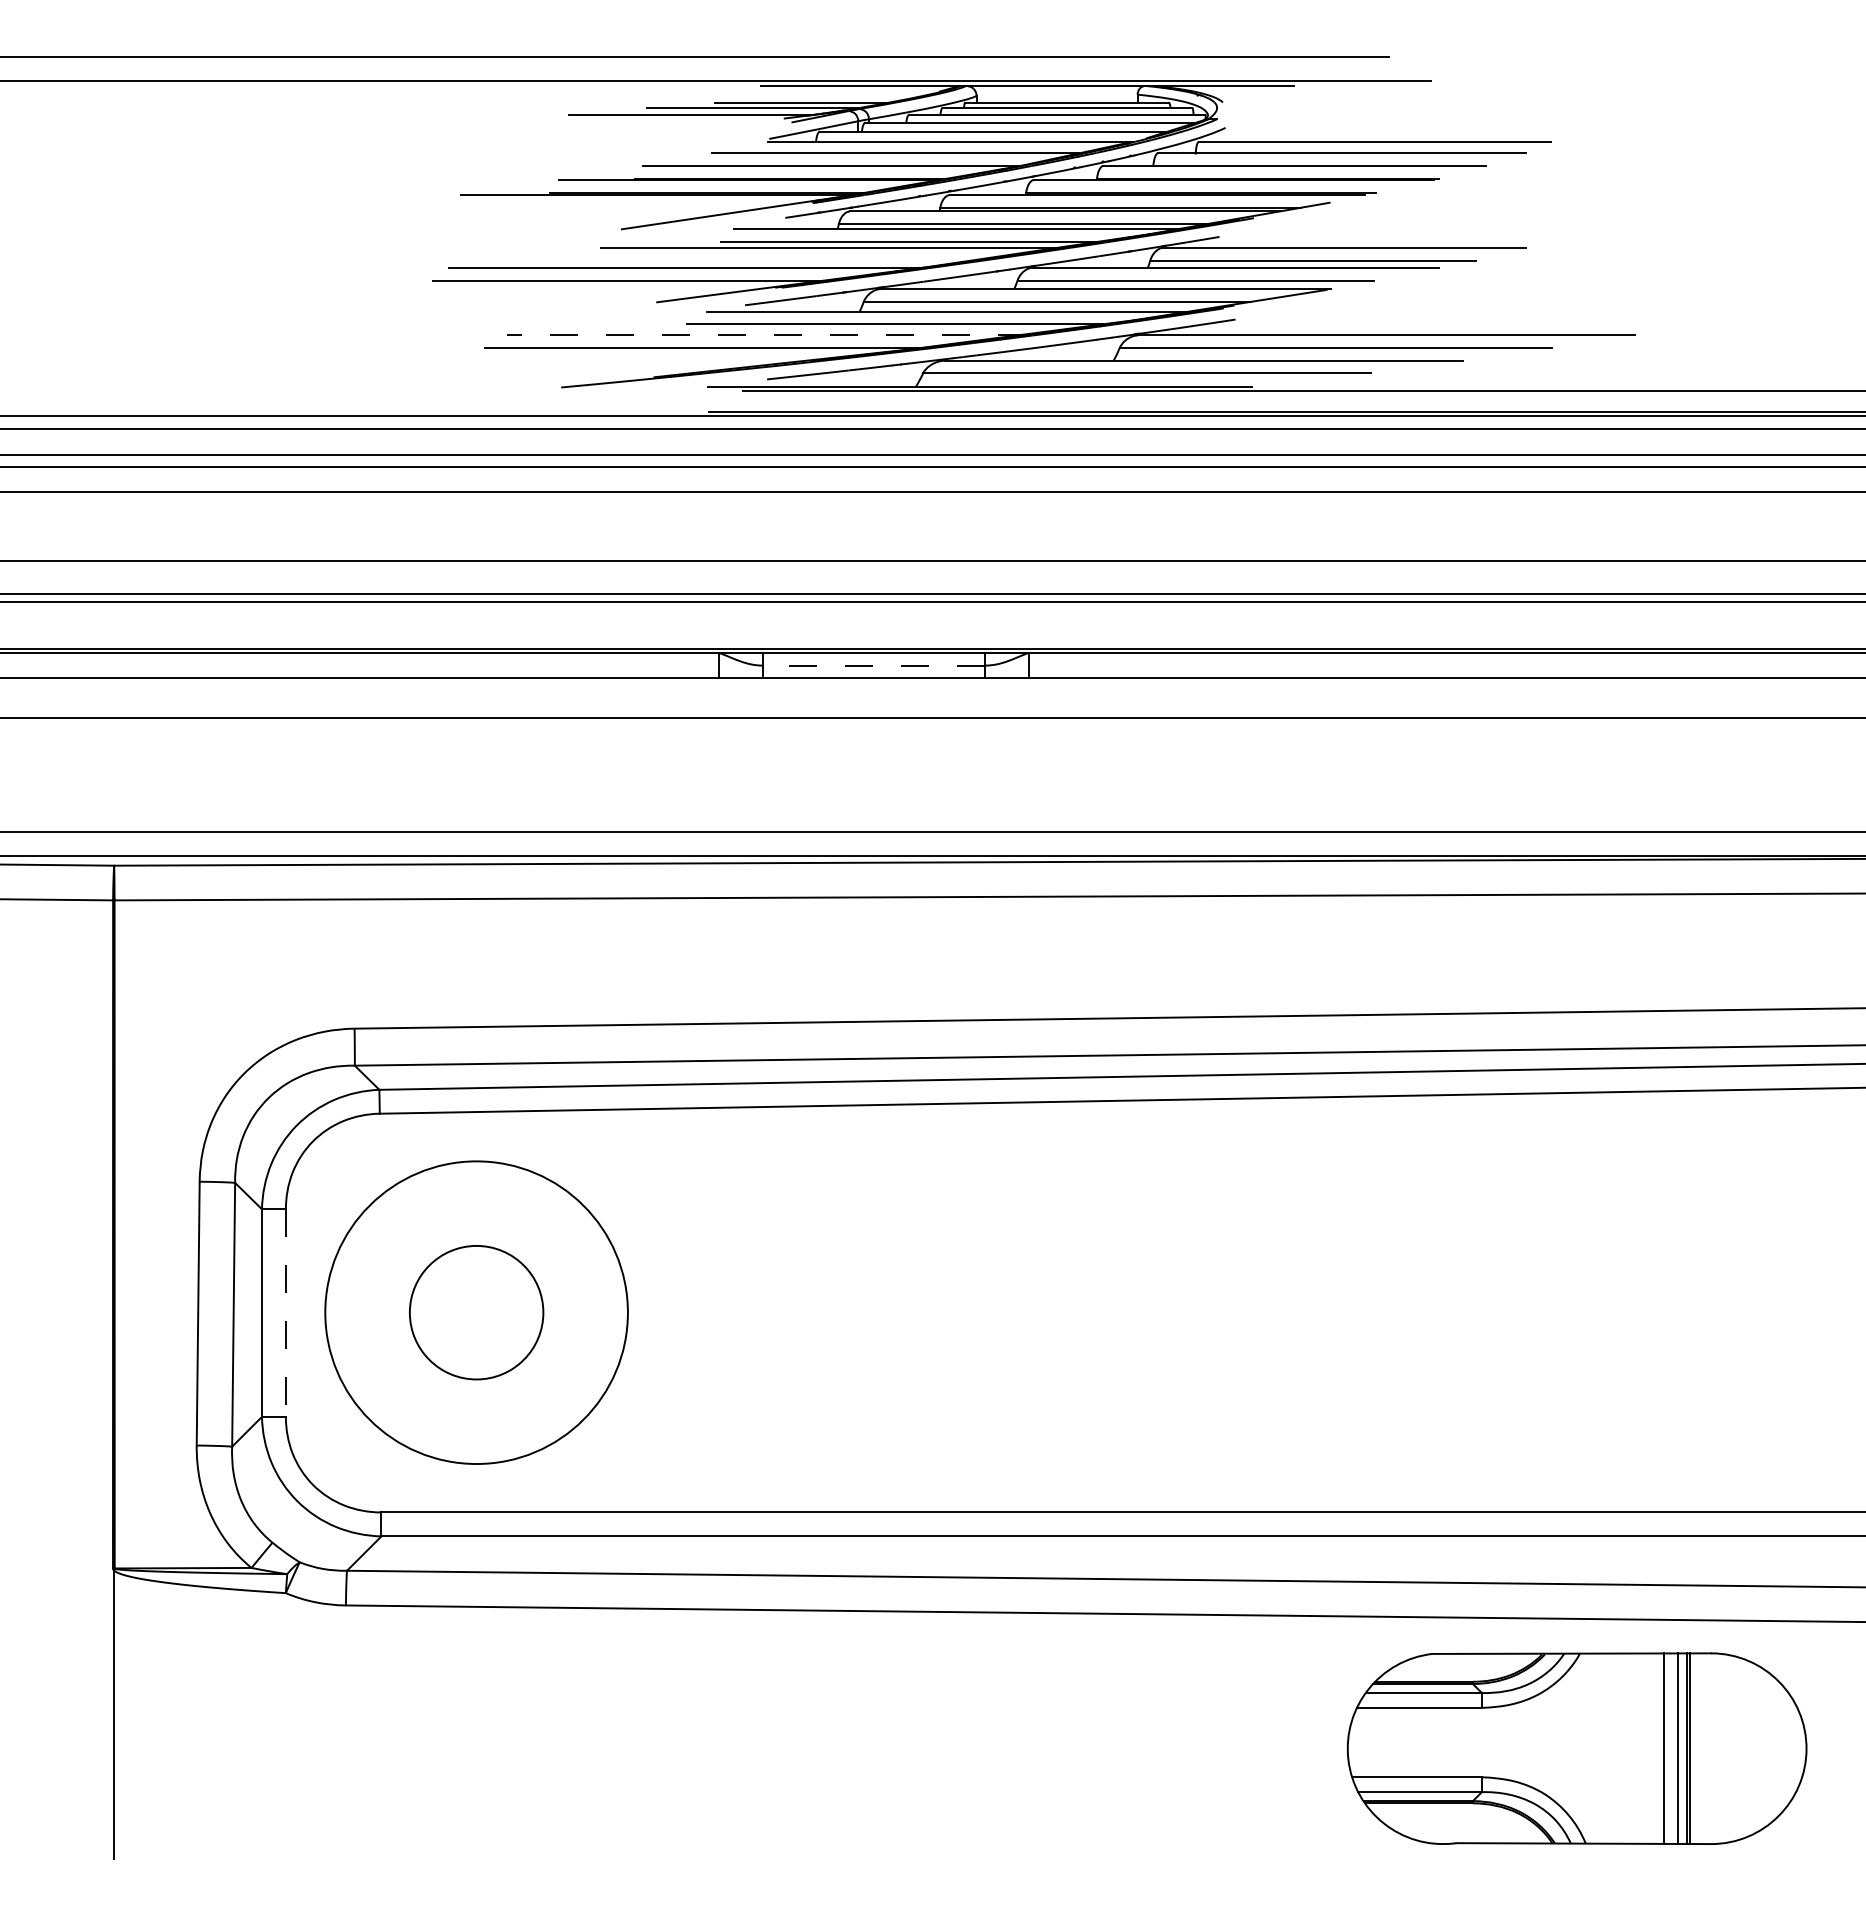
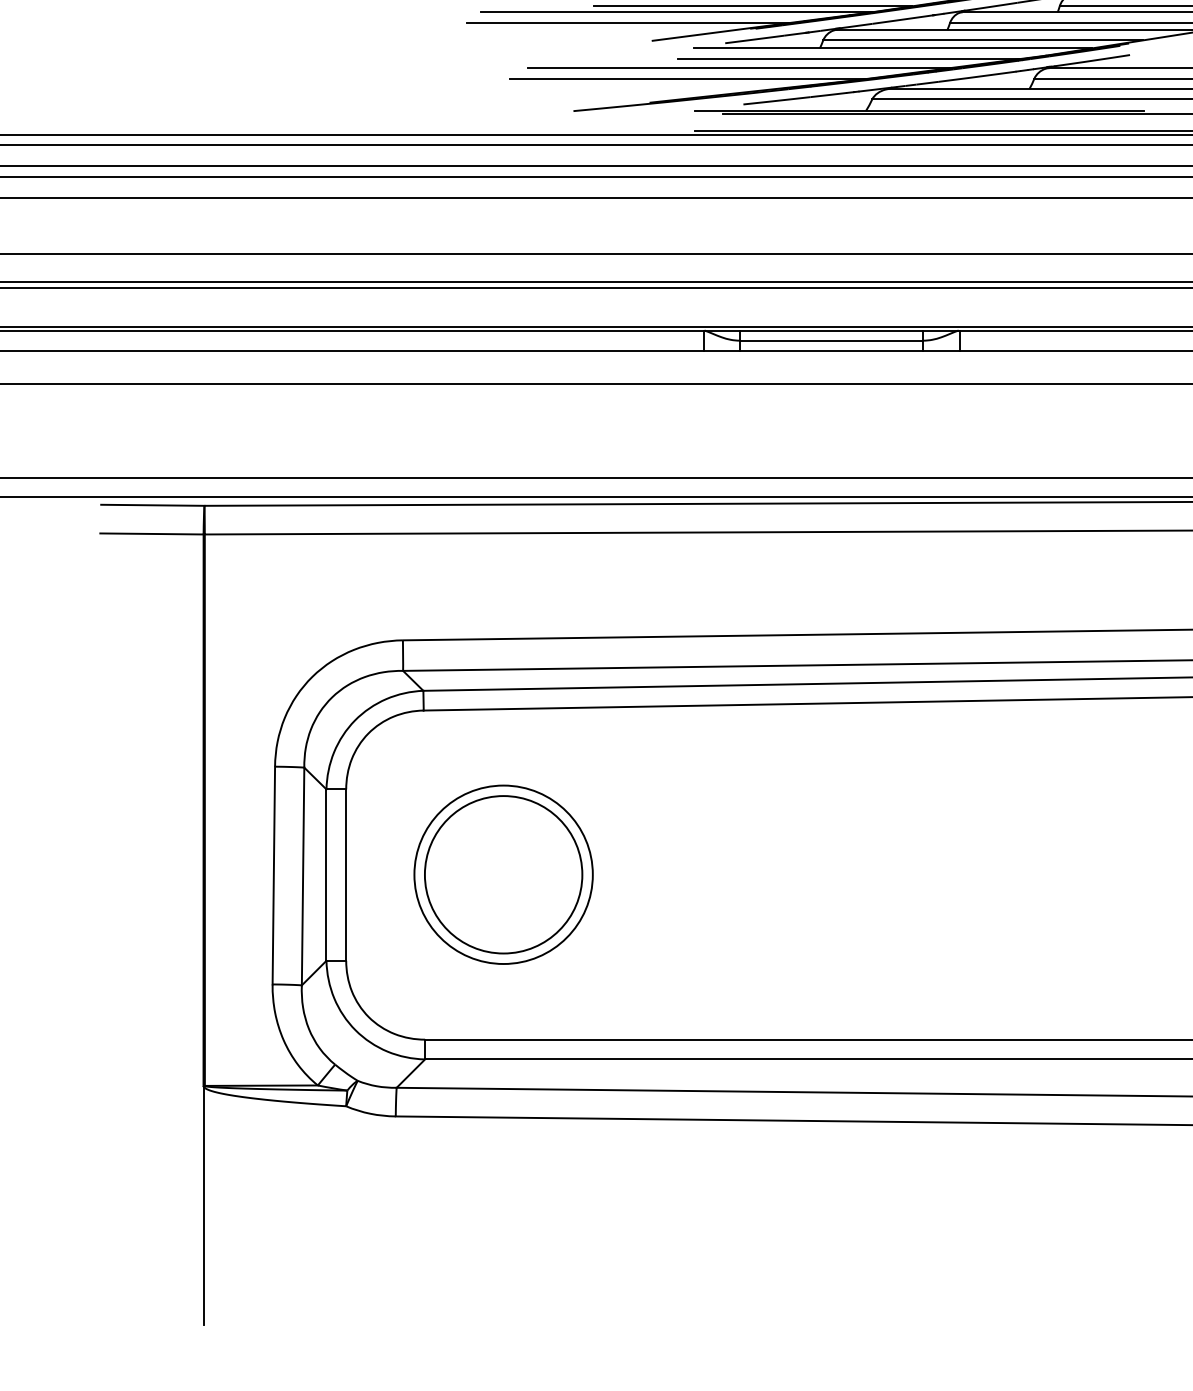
line: (778, 260) -> (752, 6), added
line: (766, 335) -> (742, 68), dashed -> solid
line: (873, 665) -> (831, 340), dashed -> solid
circle: (476, 1312) -> (503, 874), size x0.71
circle: (476, 1312) -> (503, 874), size x1.43
line: (285, 1313) -> (345, 875), dashed -> solid

